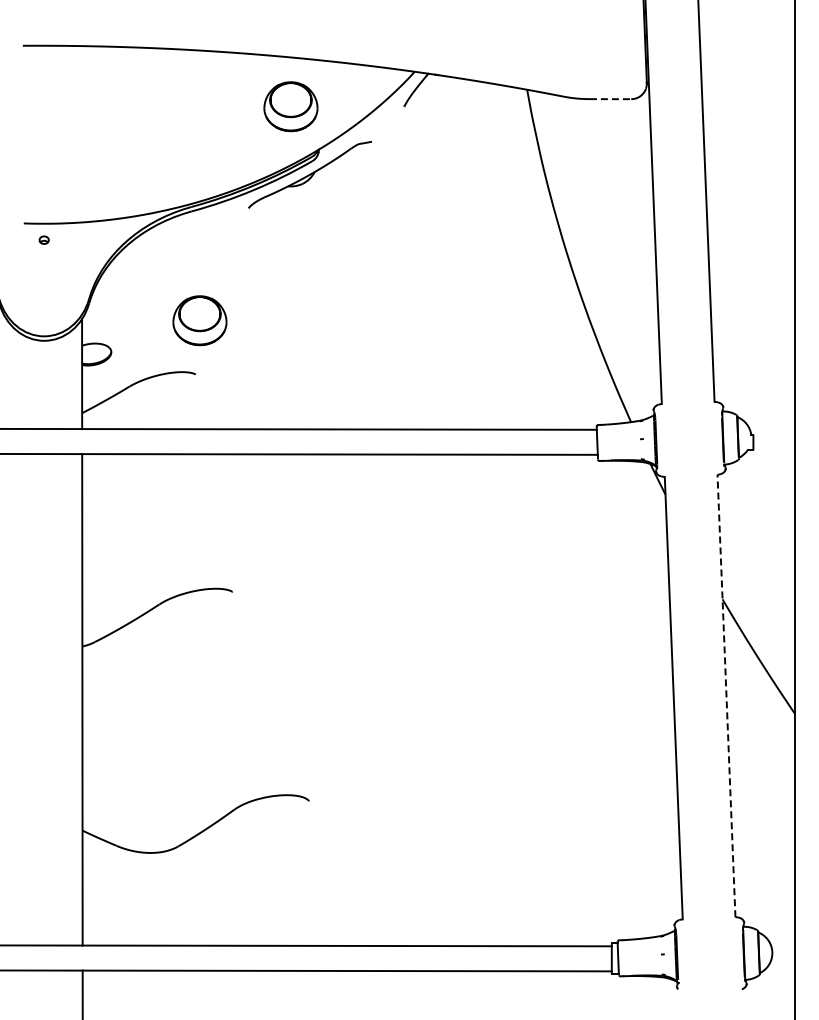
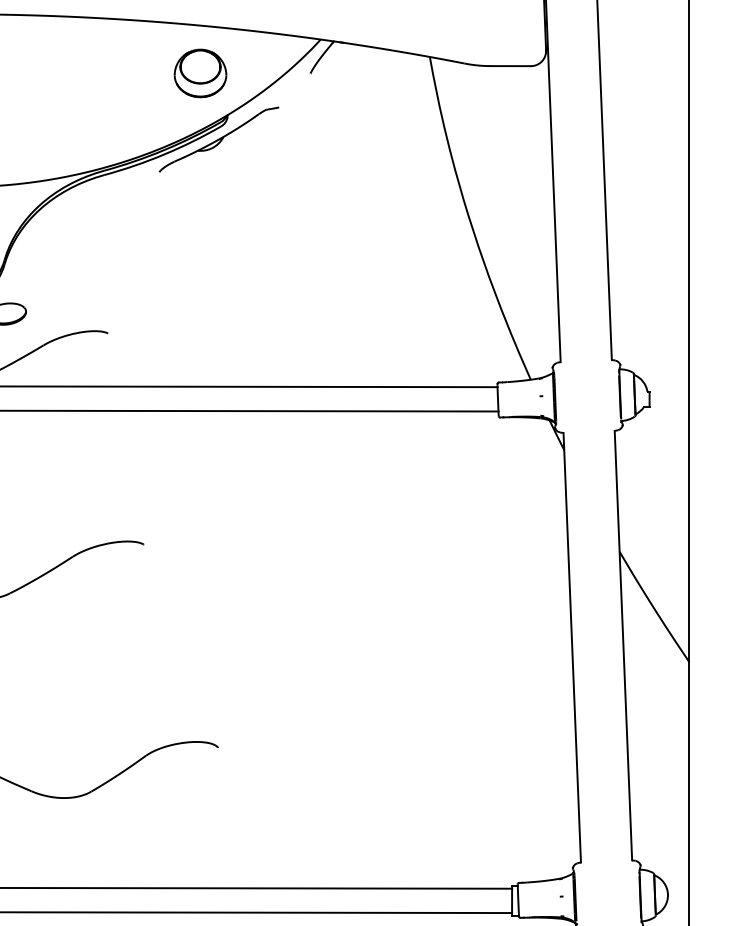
line: (610, 99) -> (510, 66), dashed -> solid
part: (199, 320) -> (111, 281), removed
line: (726, 695) -> (623, 645), dashed -> solid

